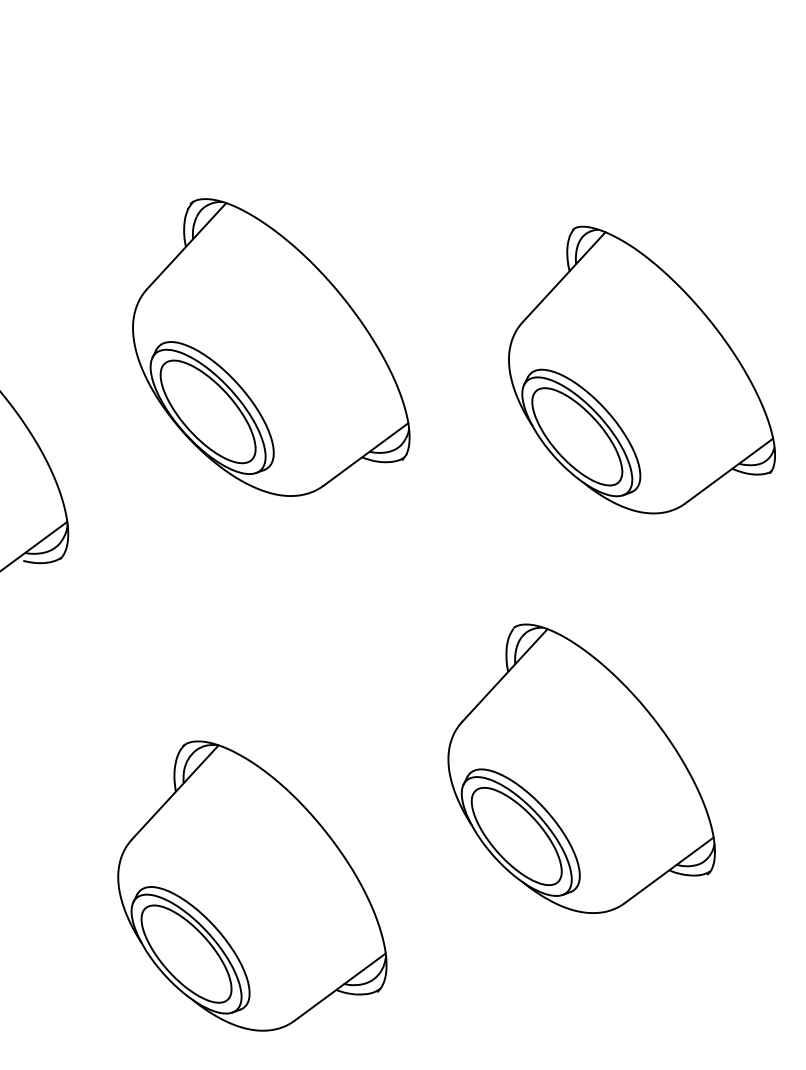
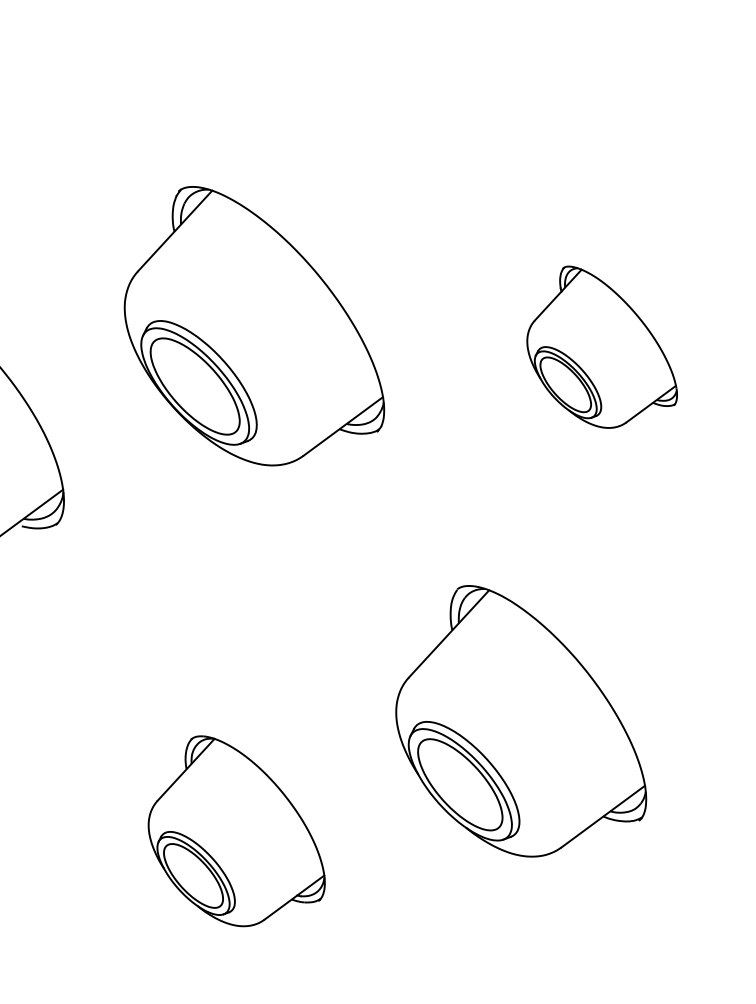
part: (641, 369) -> (601, 346), size x0.6
part: (581, 768) -> (521, 721), moved
part: (252, 885) -> (236, 830), size x0.7

